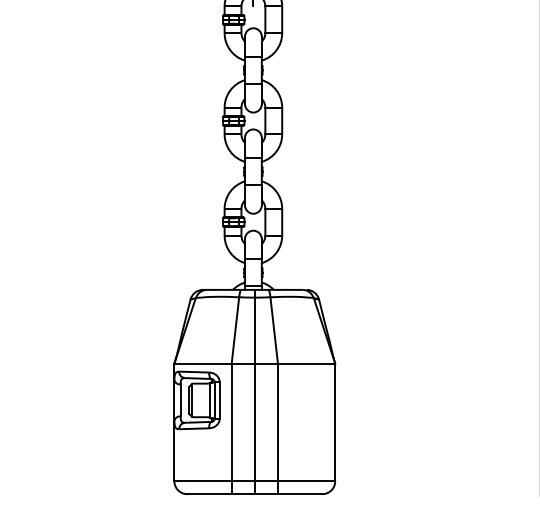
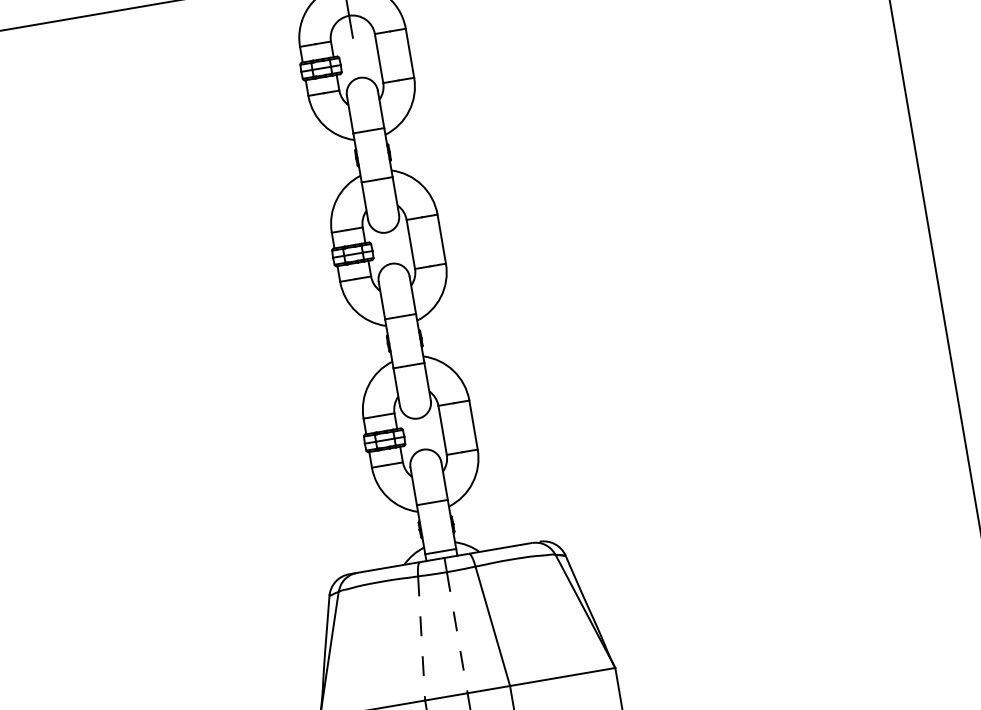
line: (235, 330) -> (421, 638), solid -> dashed
line: (254, 330) -> (456, 632), solid -> dashed

